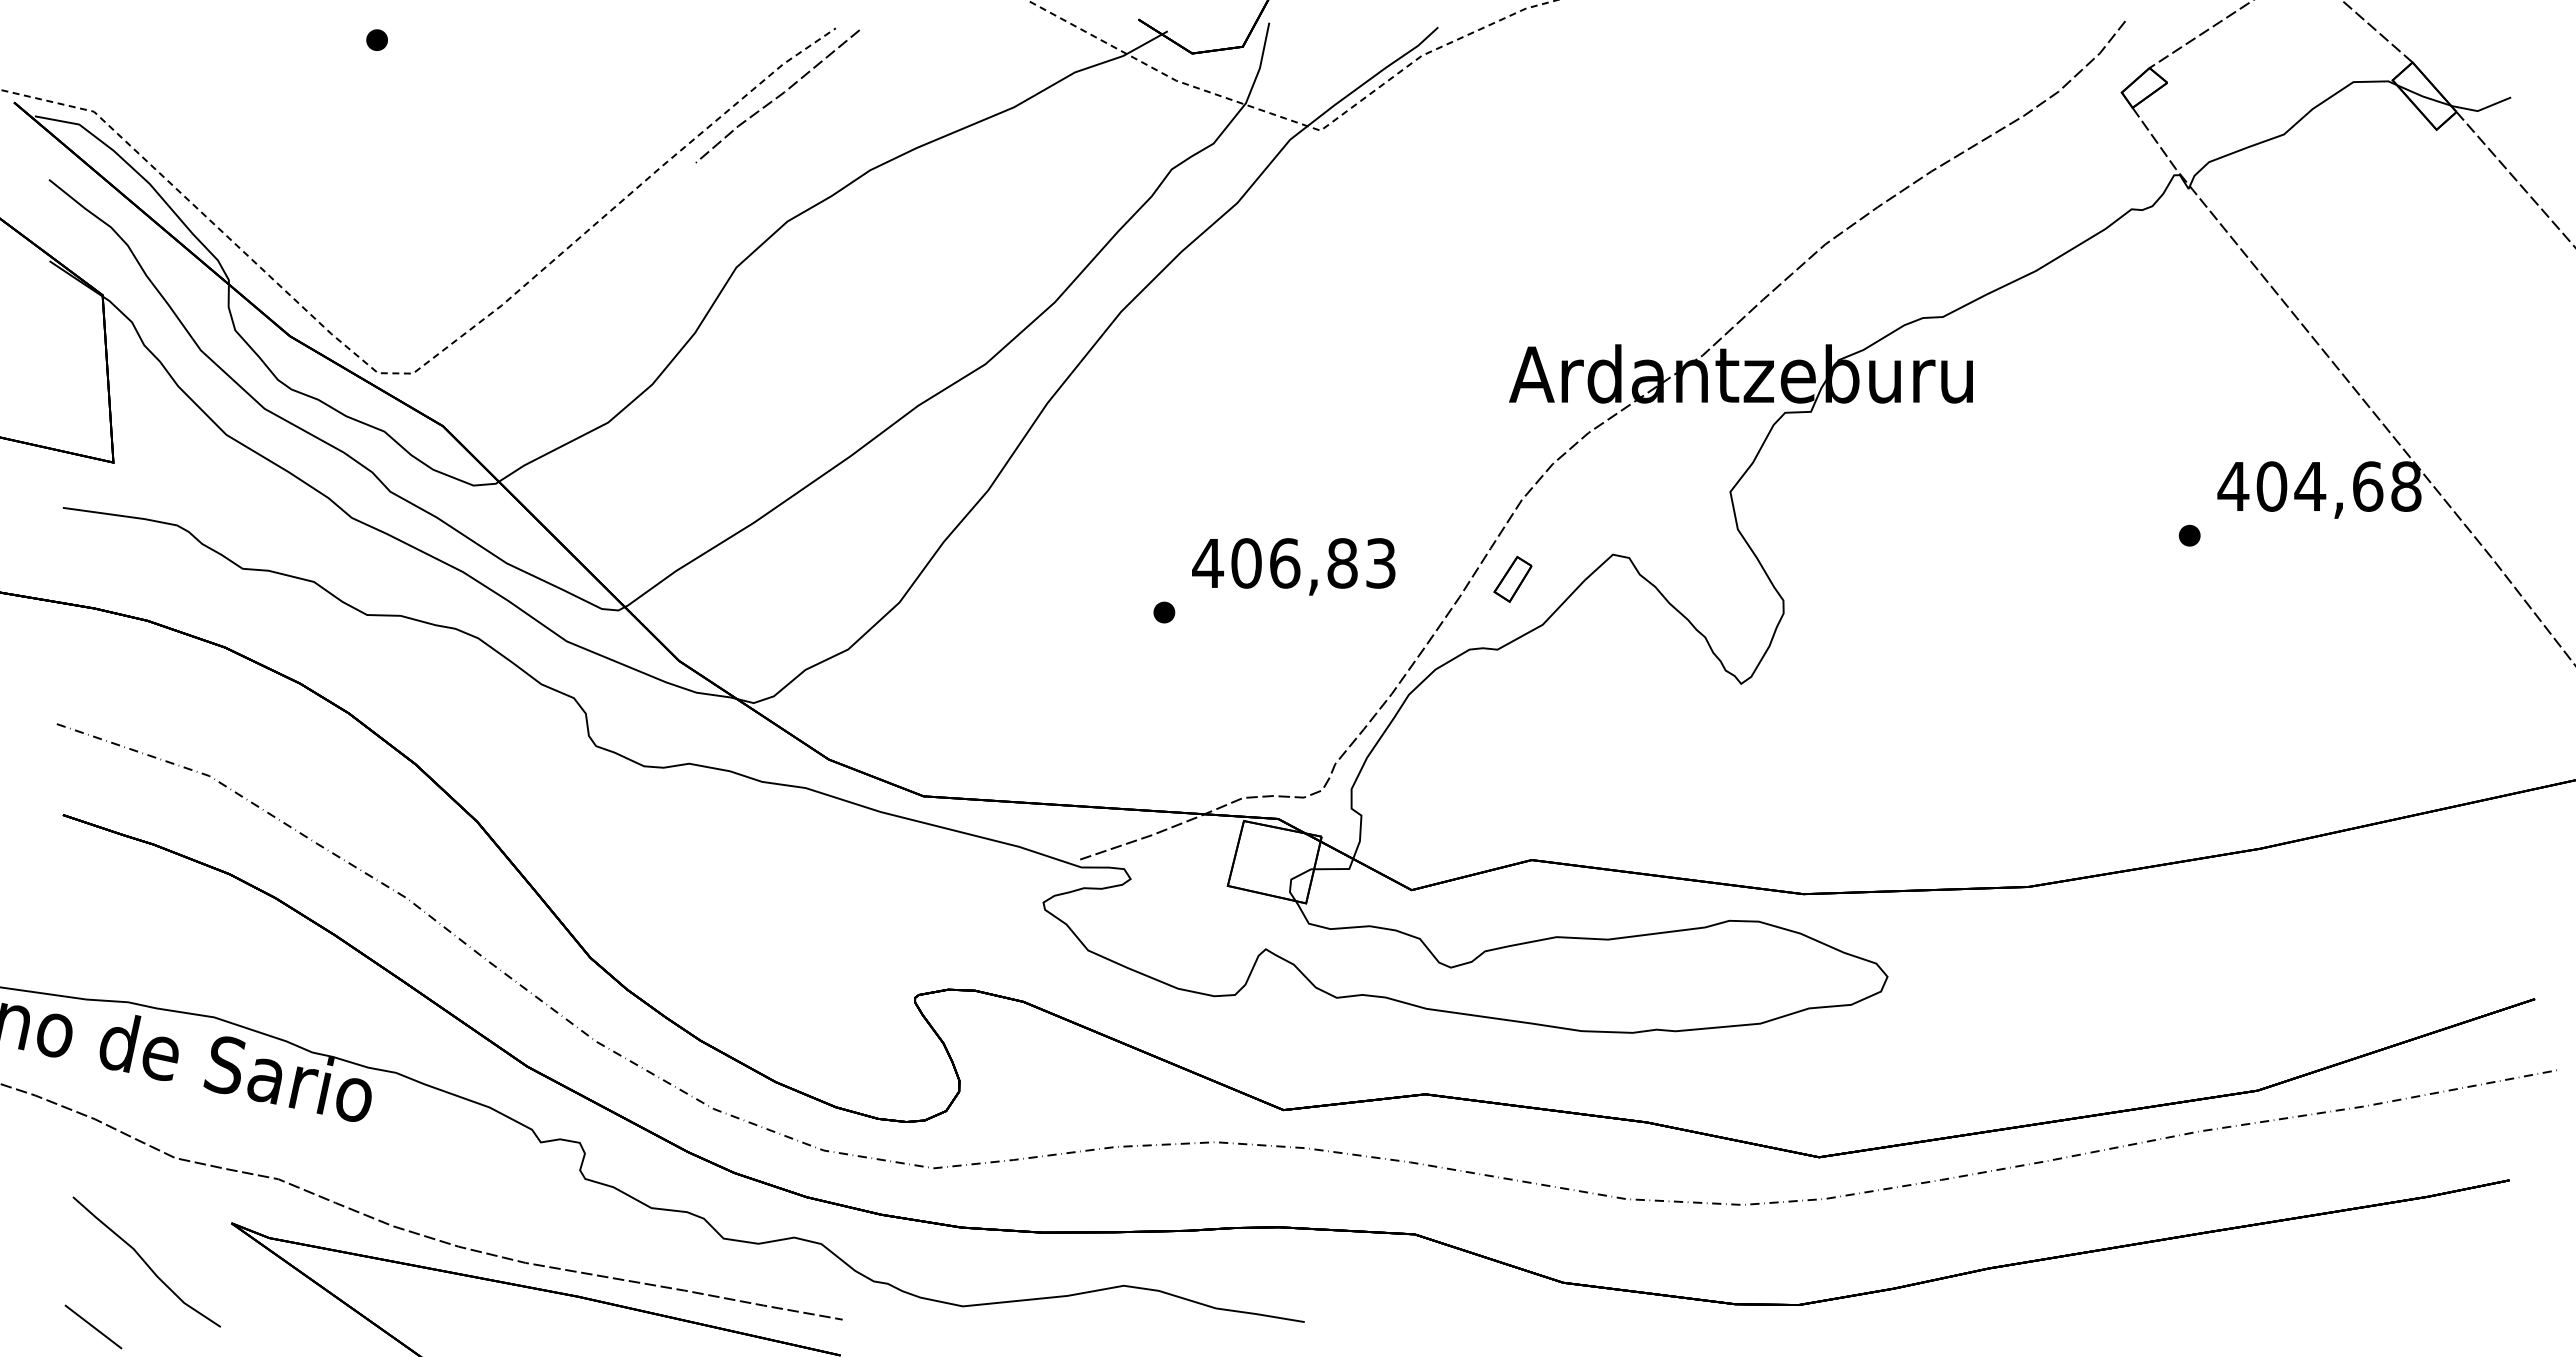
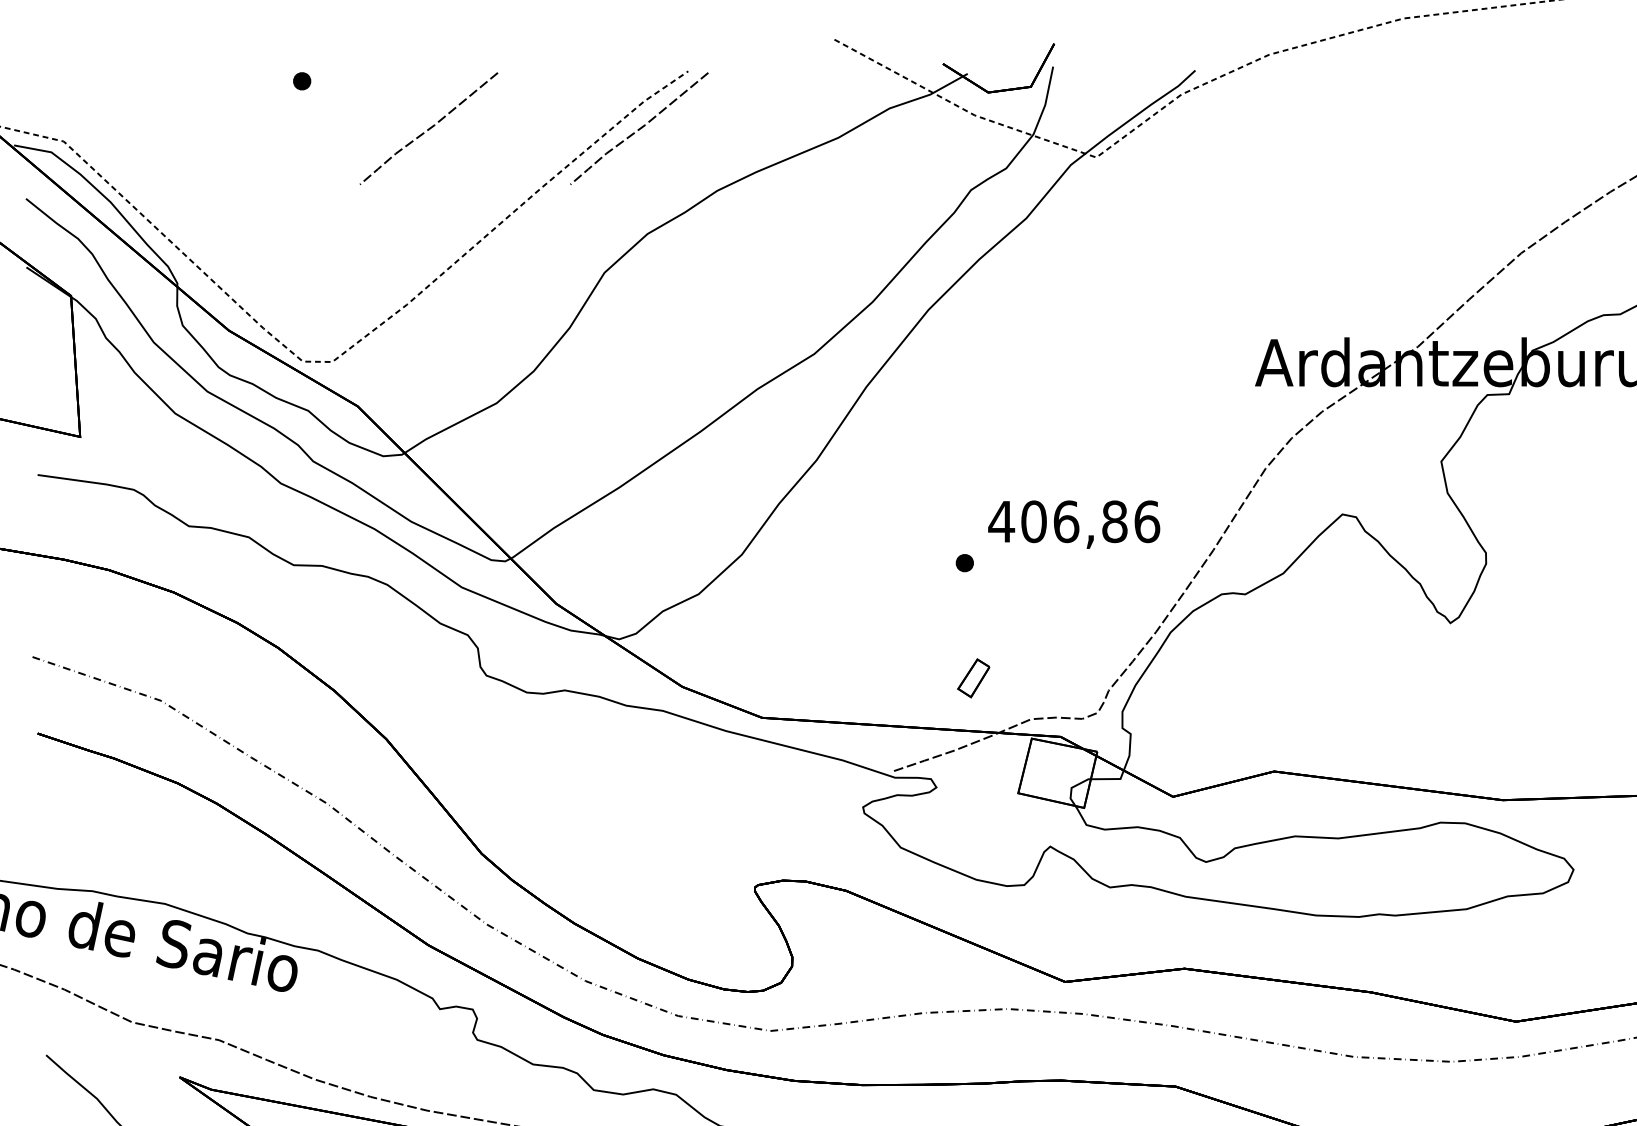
line: (527, 96) -> (428, 128), added
text: (1381, 563) -> (1147, 521), 406,83 -> 406,86
part: (1512, 578) -> (973, 677), moved

